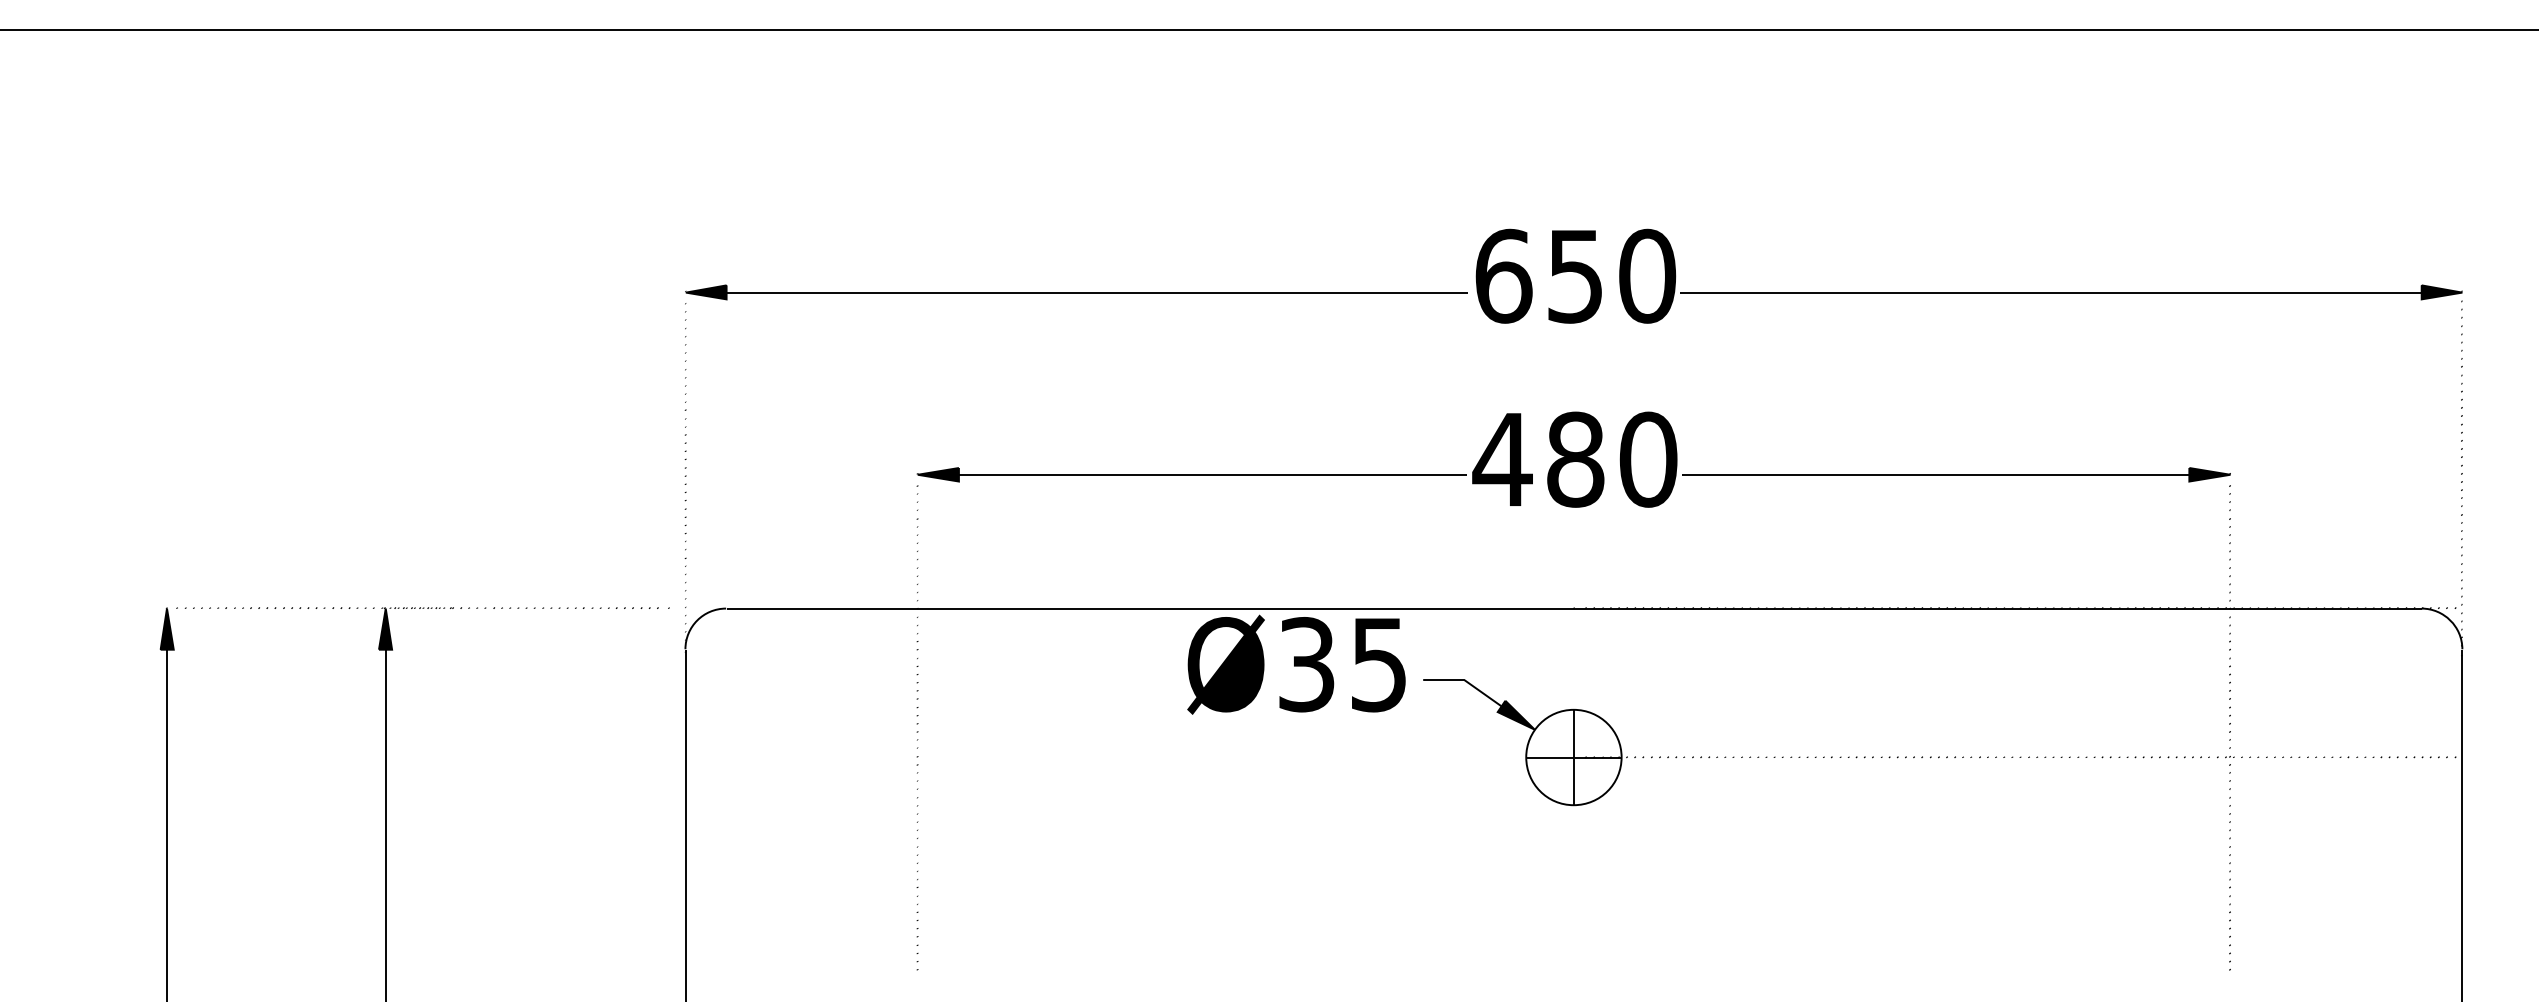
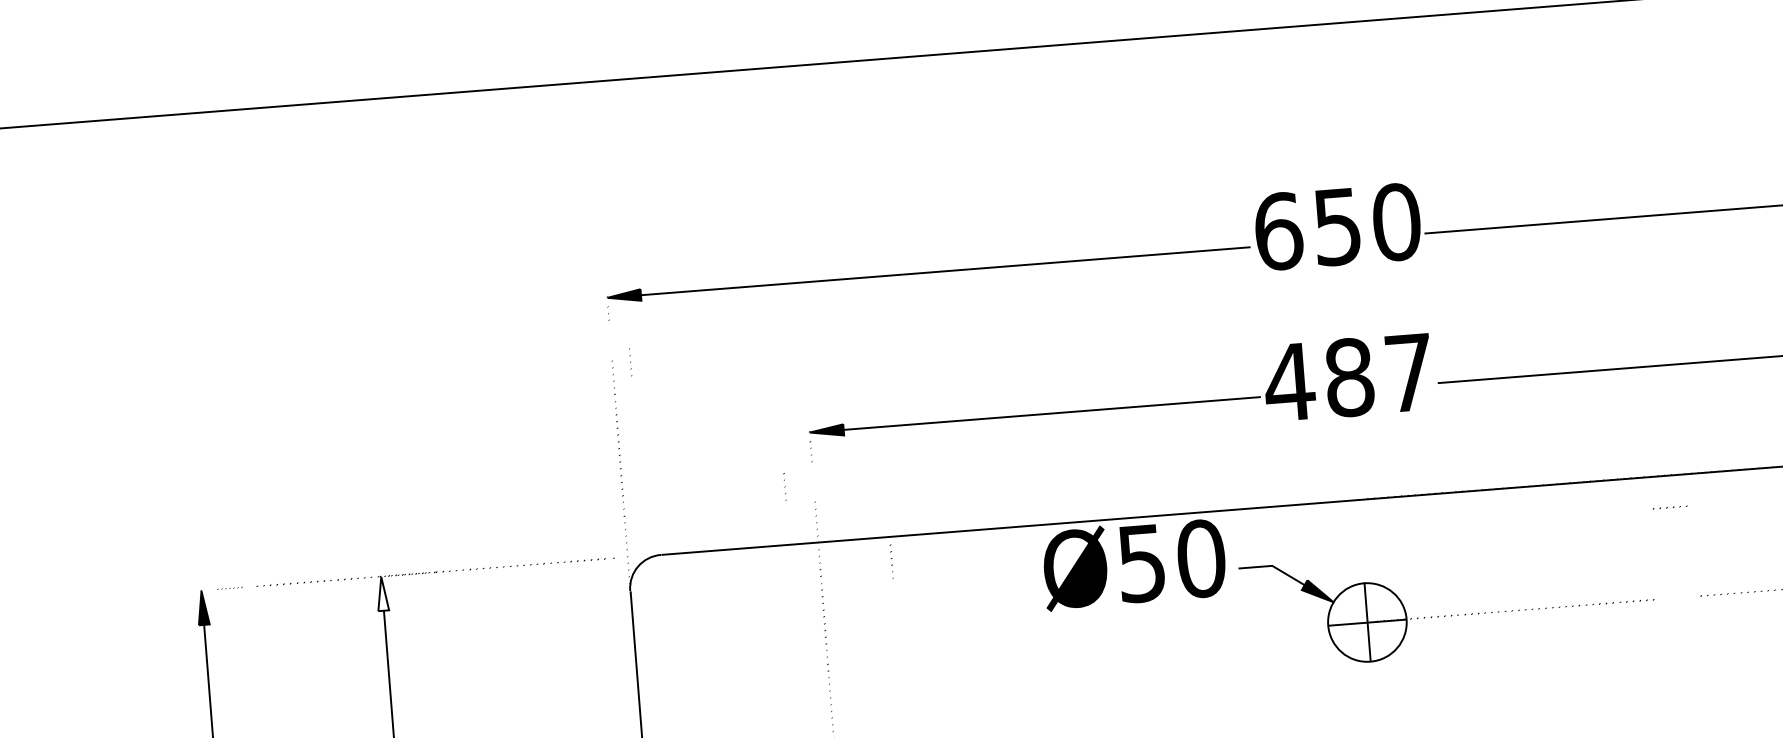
part: (685, 344) -> (630, 362), moved
text: (1648, 459) -> (1409, 372), 480 -> 487
part: (917, 534) -> (784, 486), moved
part: (201, 607) -> (229, 587), size x0.6
fill: (385, 628) -> (382, 593), removed
part: (1004, 638) -> (891, 561), added
text: (1343, 664) -> (1172, 560), Ø35 -> Ø50
part: (1950, 757) -> (1669, 507), moved

